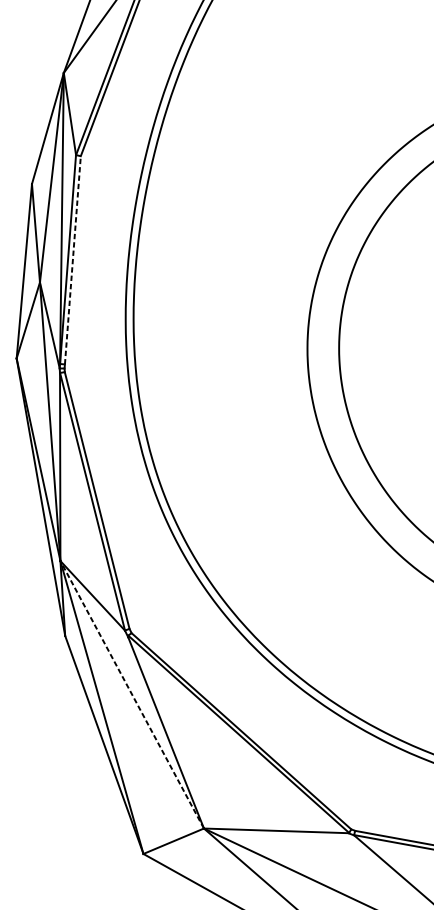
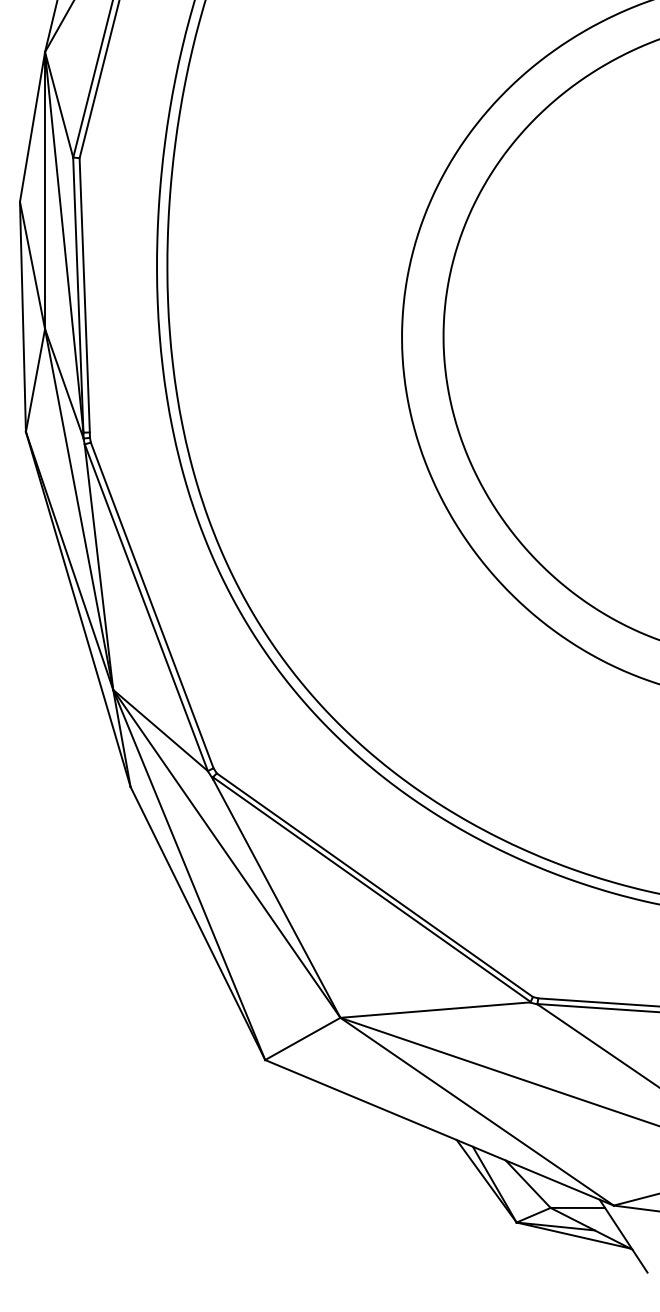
line: (72, 259) -> (84, 294), dashed -> solid
line: (131, 694) -> (226, 853), dashed -> solid

